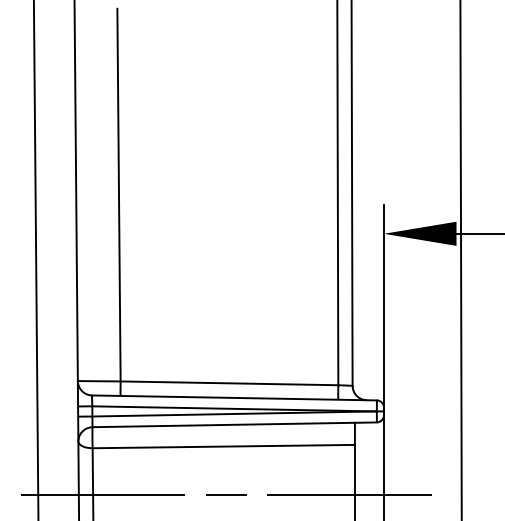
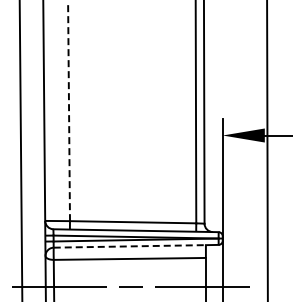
line: (119, 194) -> (69, 112), solid -> dashed
line: (224, 425) -> (130, 246), solid -> dashed

